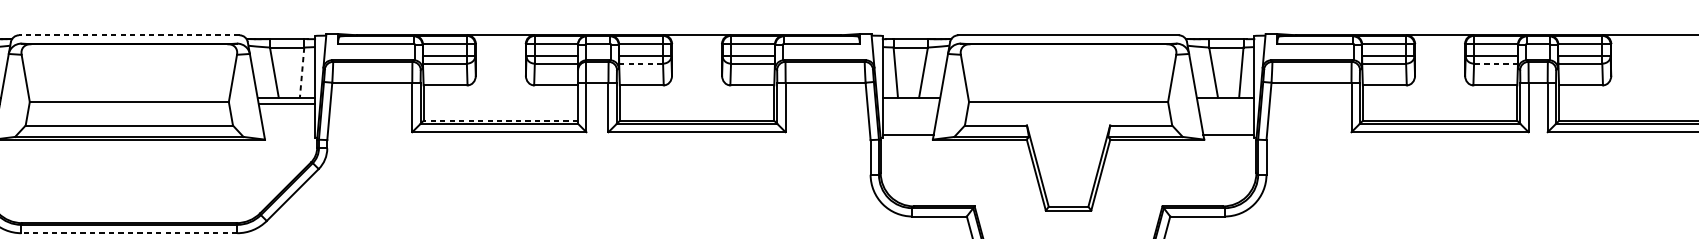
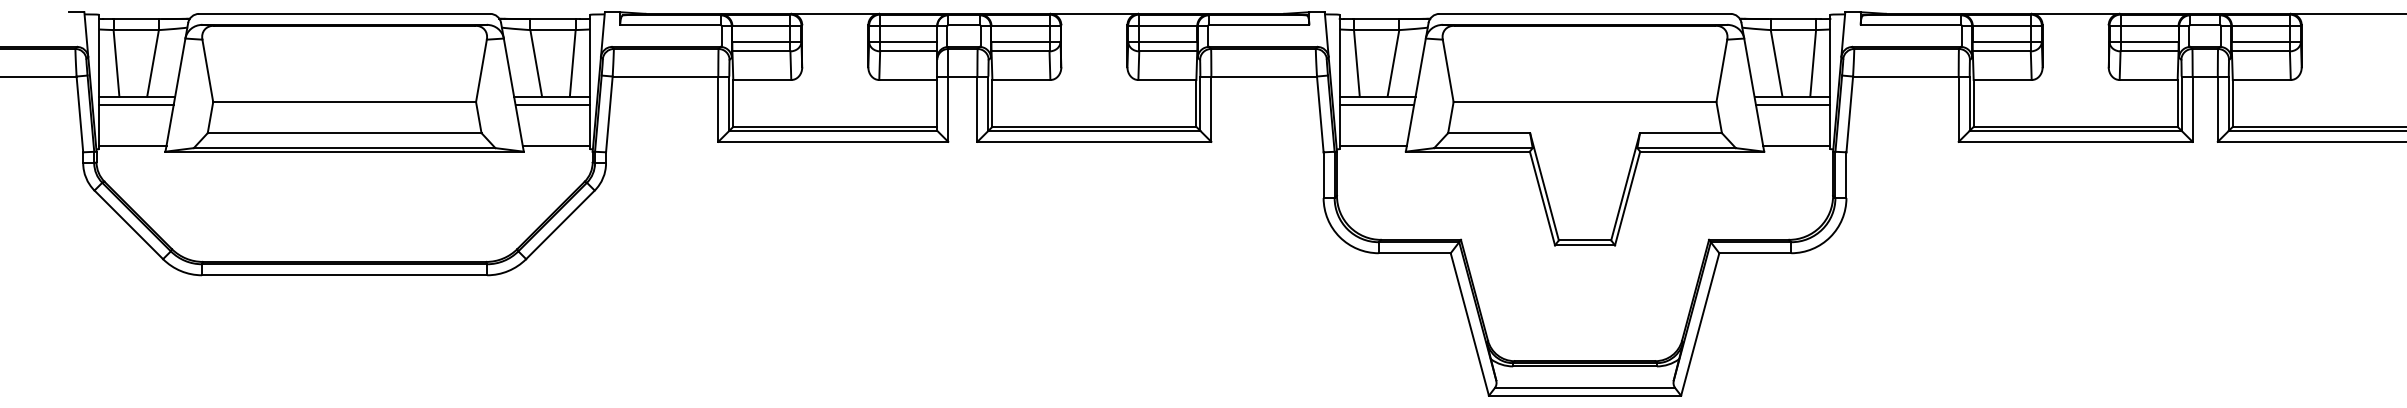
line: (129, 34) -> (344, 13), dashed -> solid
line: (641, 63) -> (1020, 51), dashed -> solid
line: (1495, 63) -> (2149, 51), dashed -> solid
line: (301, 72) -> (572, 63), dashed -> solid
line: (910, 103) -> (1376, 104), added
line: (1225, 103) -> (1792, 104), added
line: (501, 120) -> (835, 126), dashed -> solid
line: (289, 134) -> (555, 145), added
line: (129, 233) -> (344, 275), dashed -> solid

